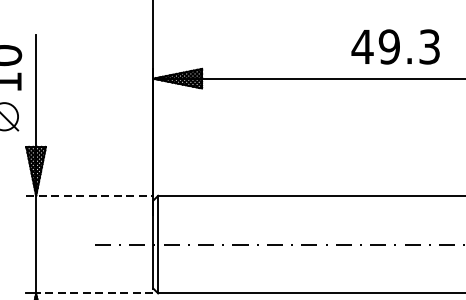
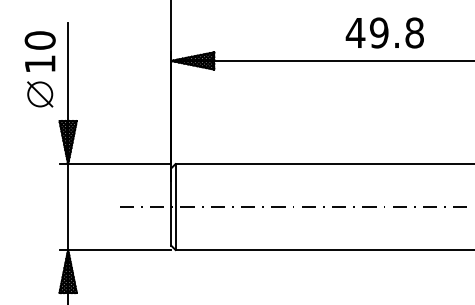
text: (429, 46) -> (414, 32), 49.3 -> 49.8
line: (89, 196) -> (115, 164), dashed -> solid
line: (94, 293) -> (119, 250), dashed -> solid

